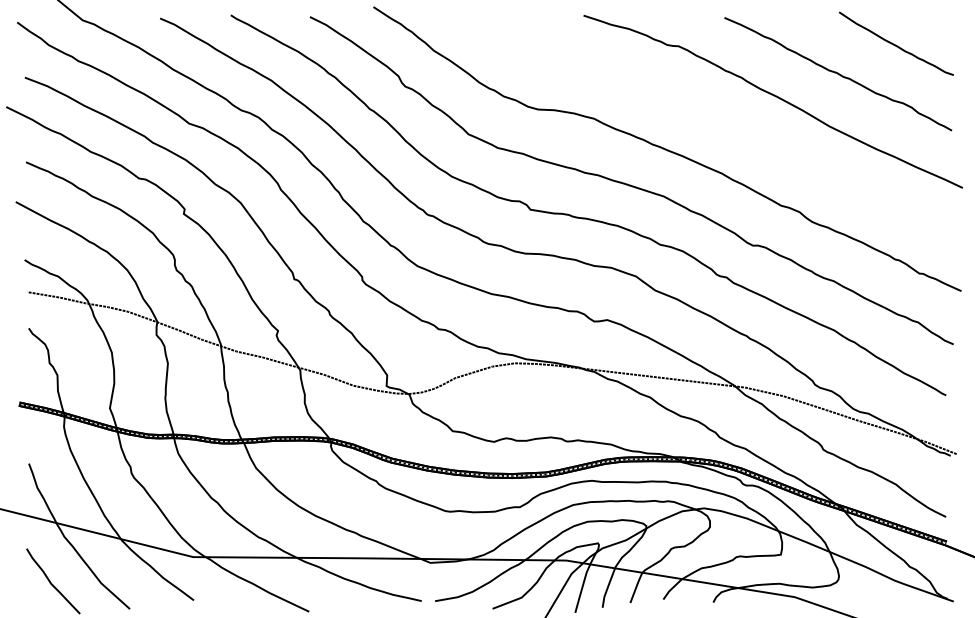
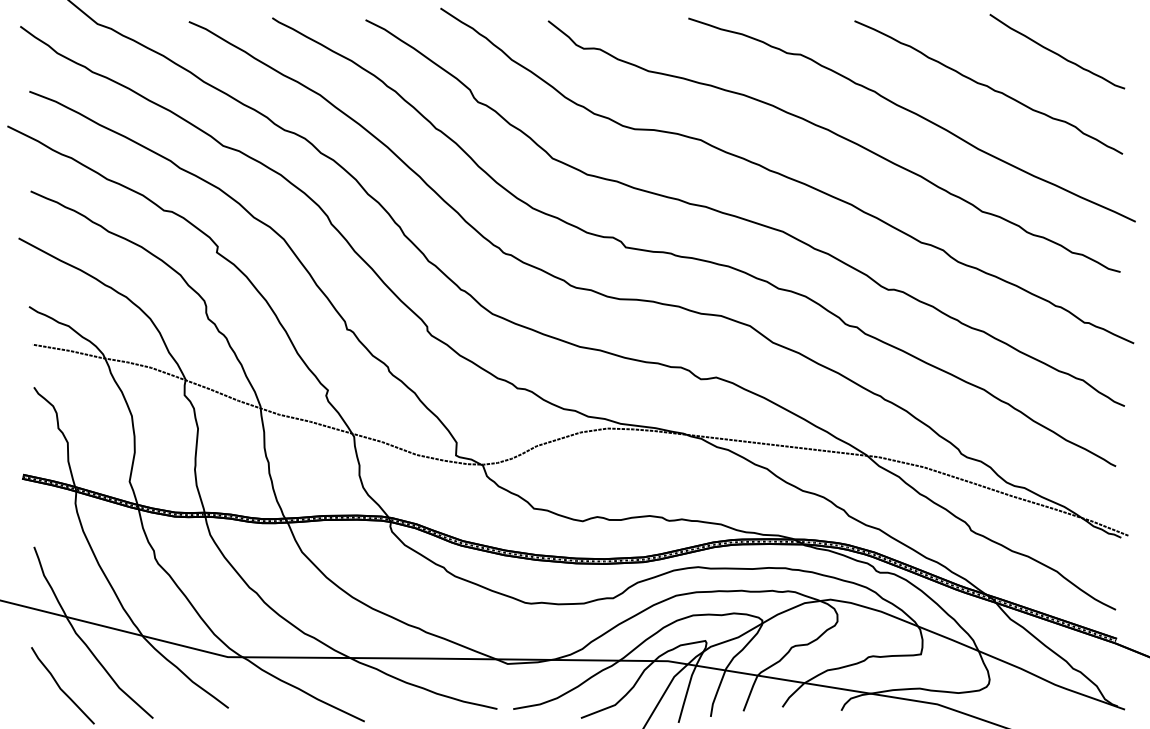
curve: (710, 115) -> (838, 136), added

